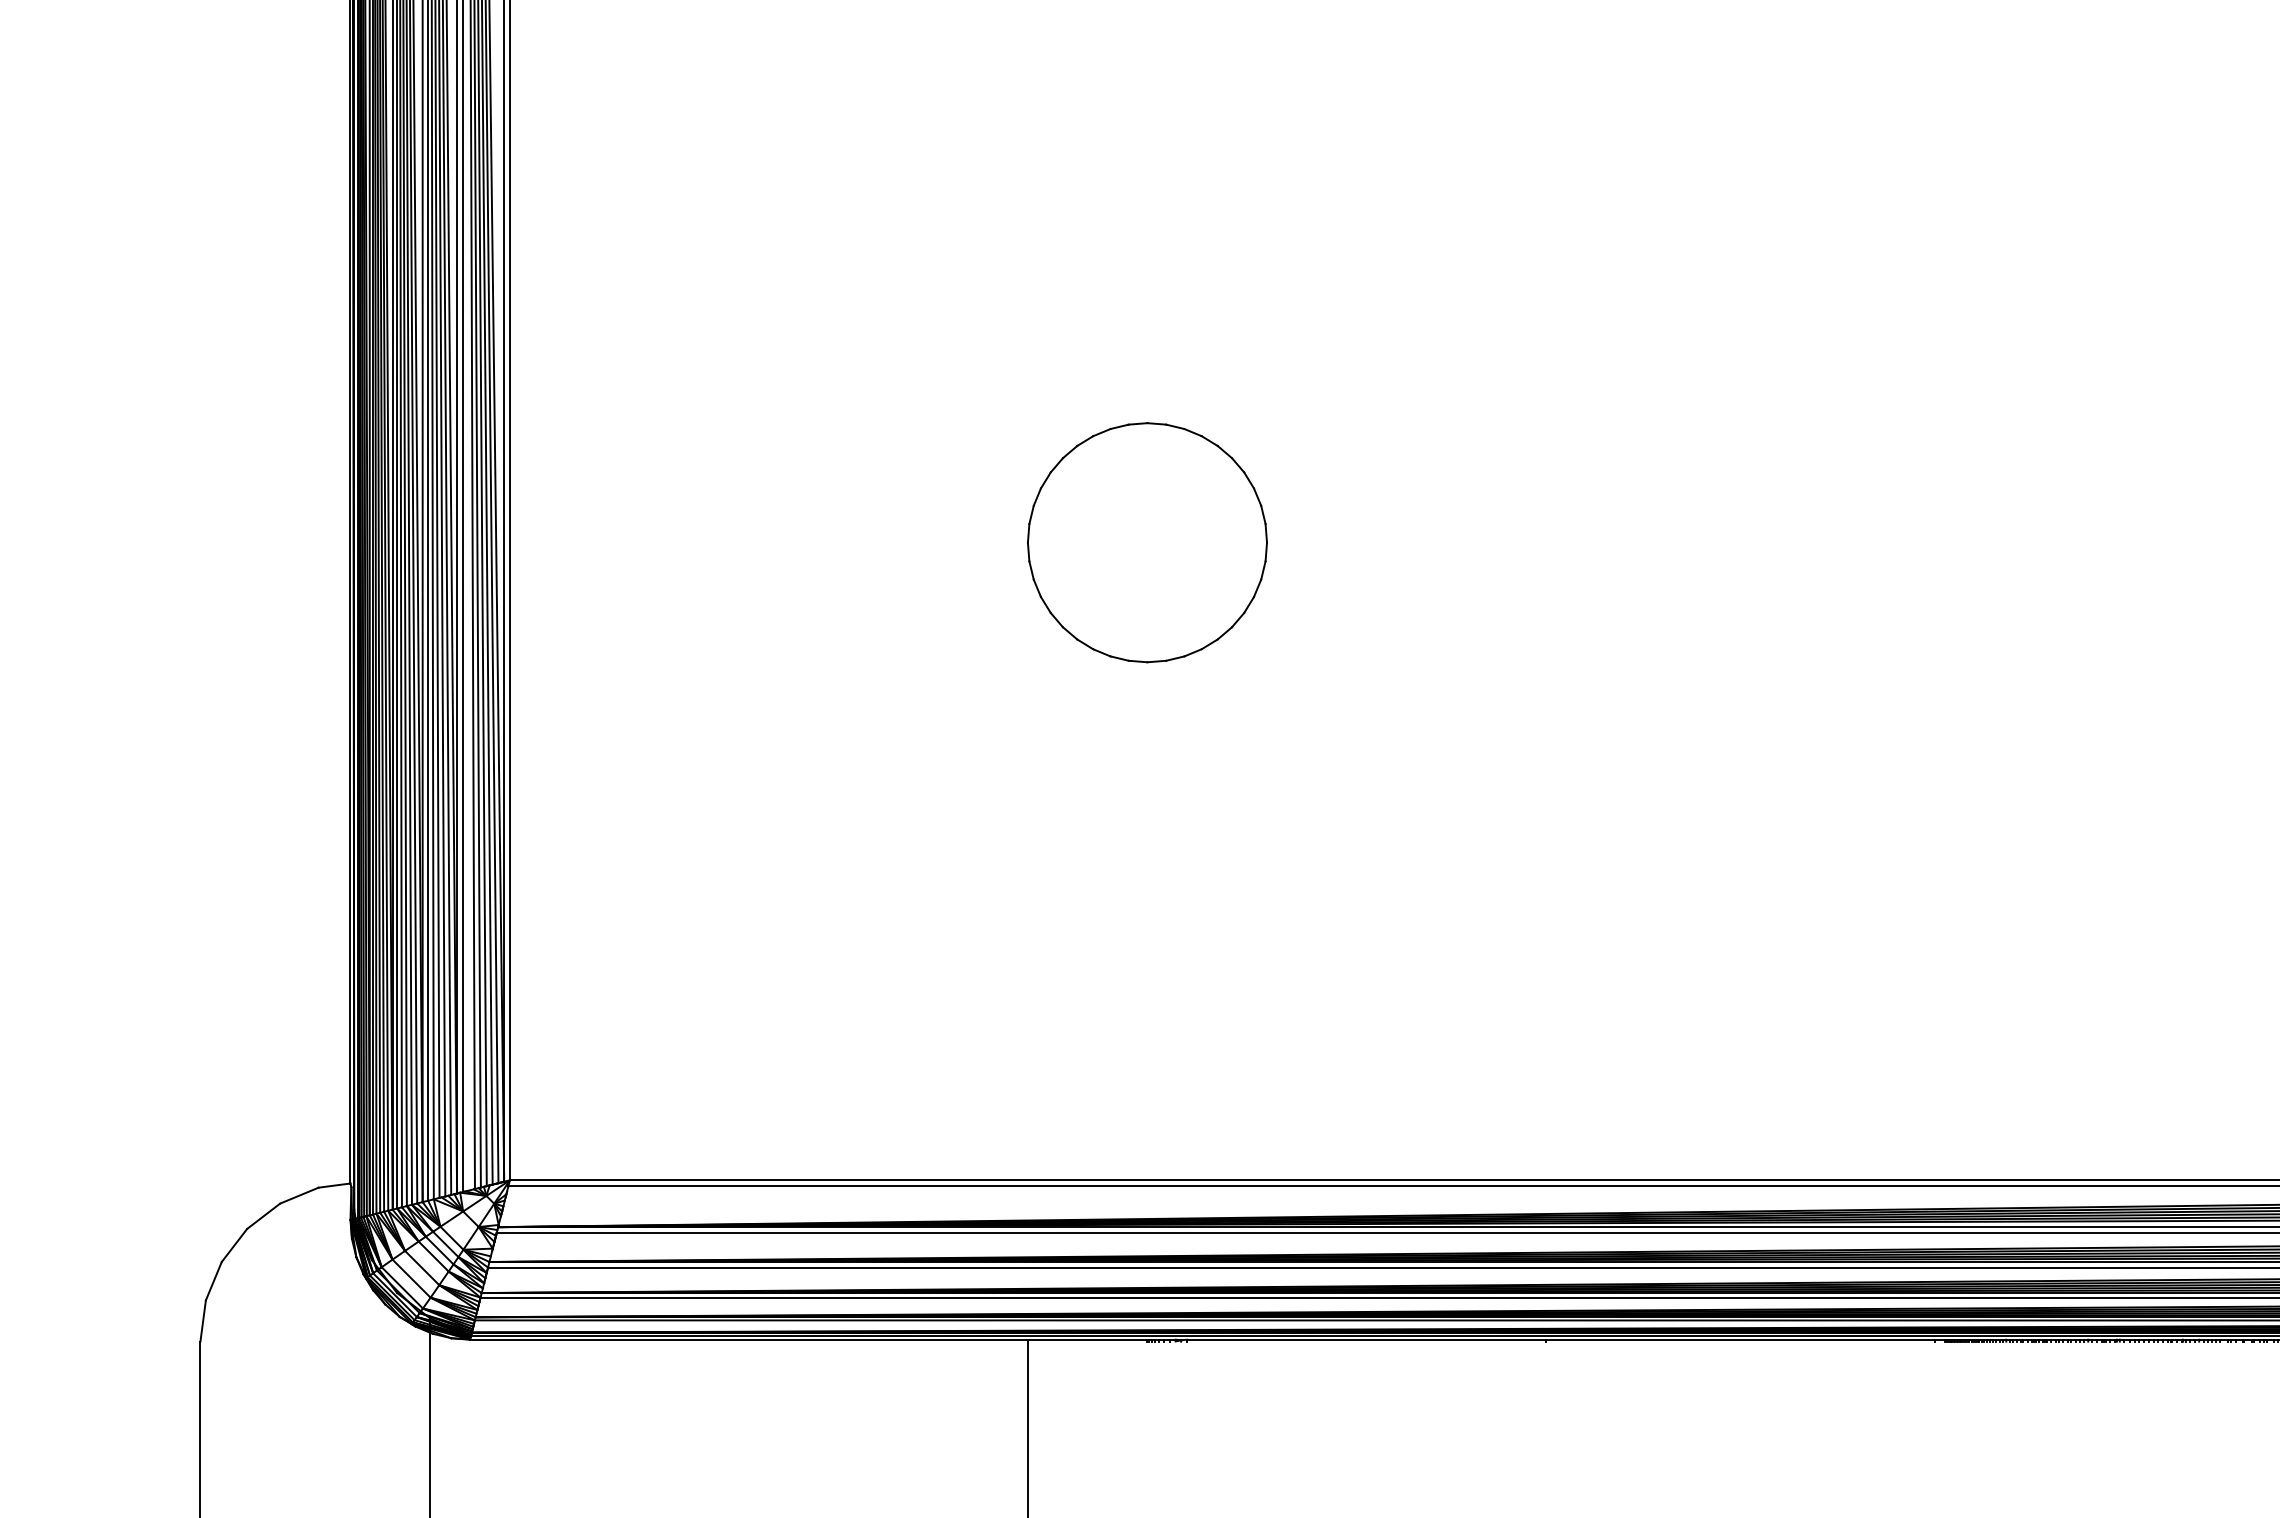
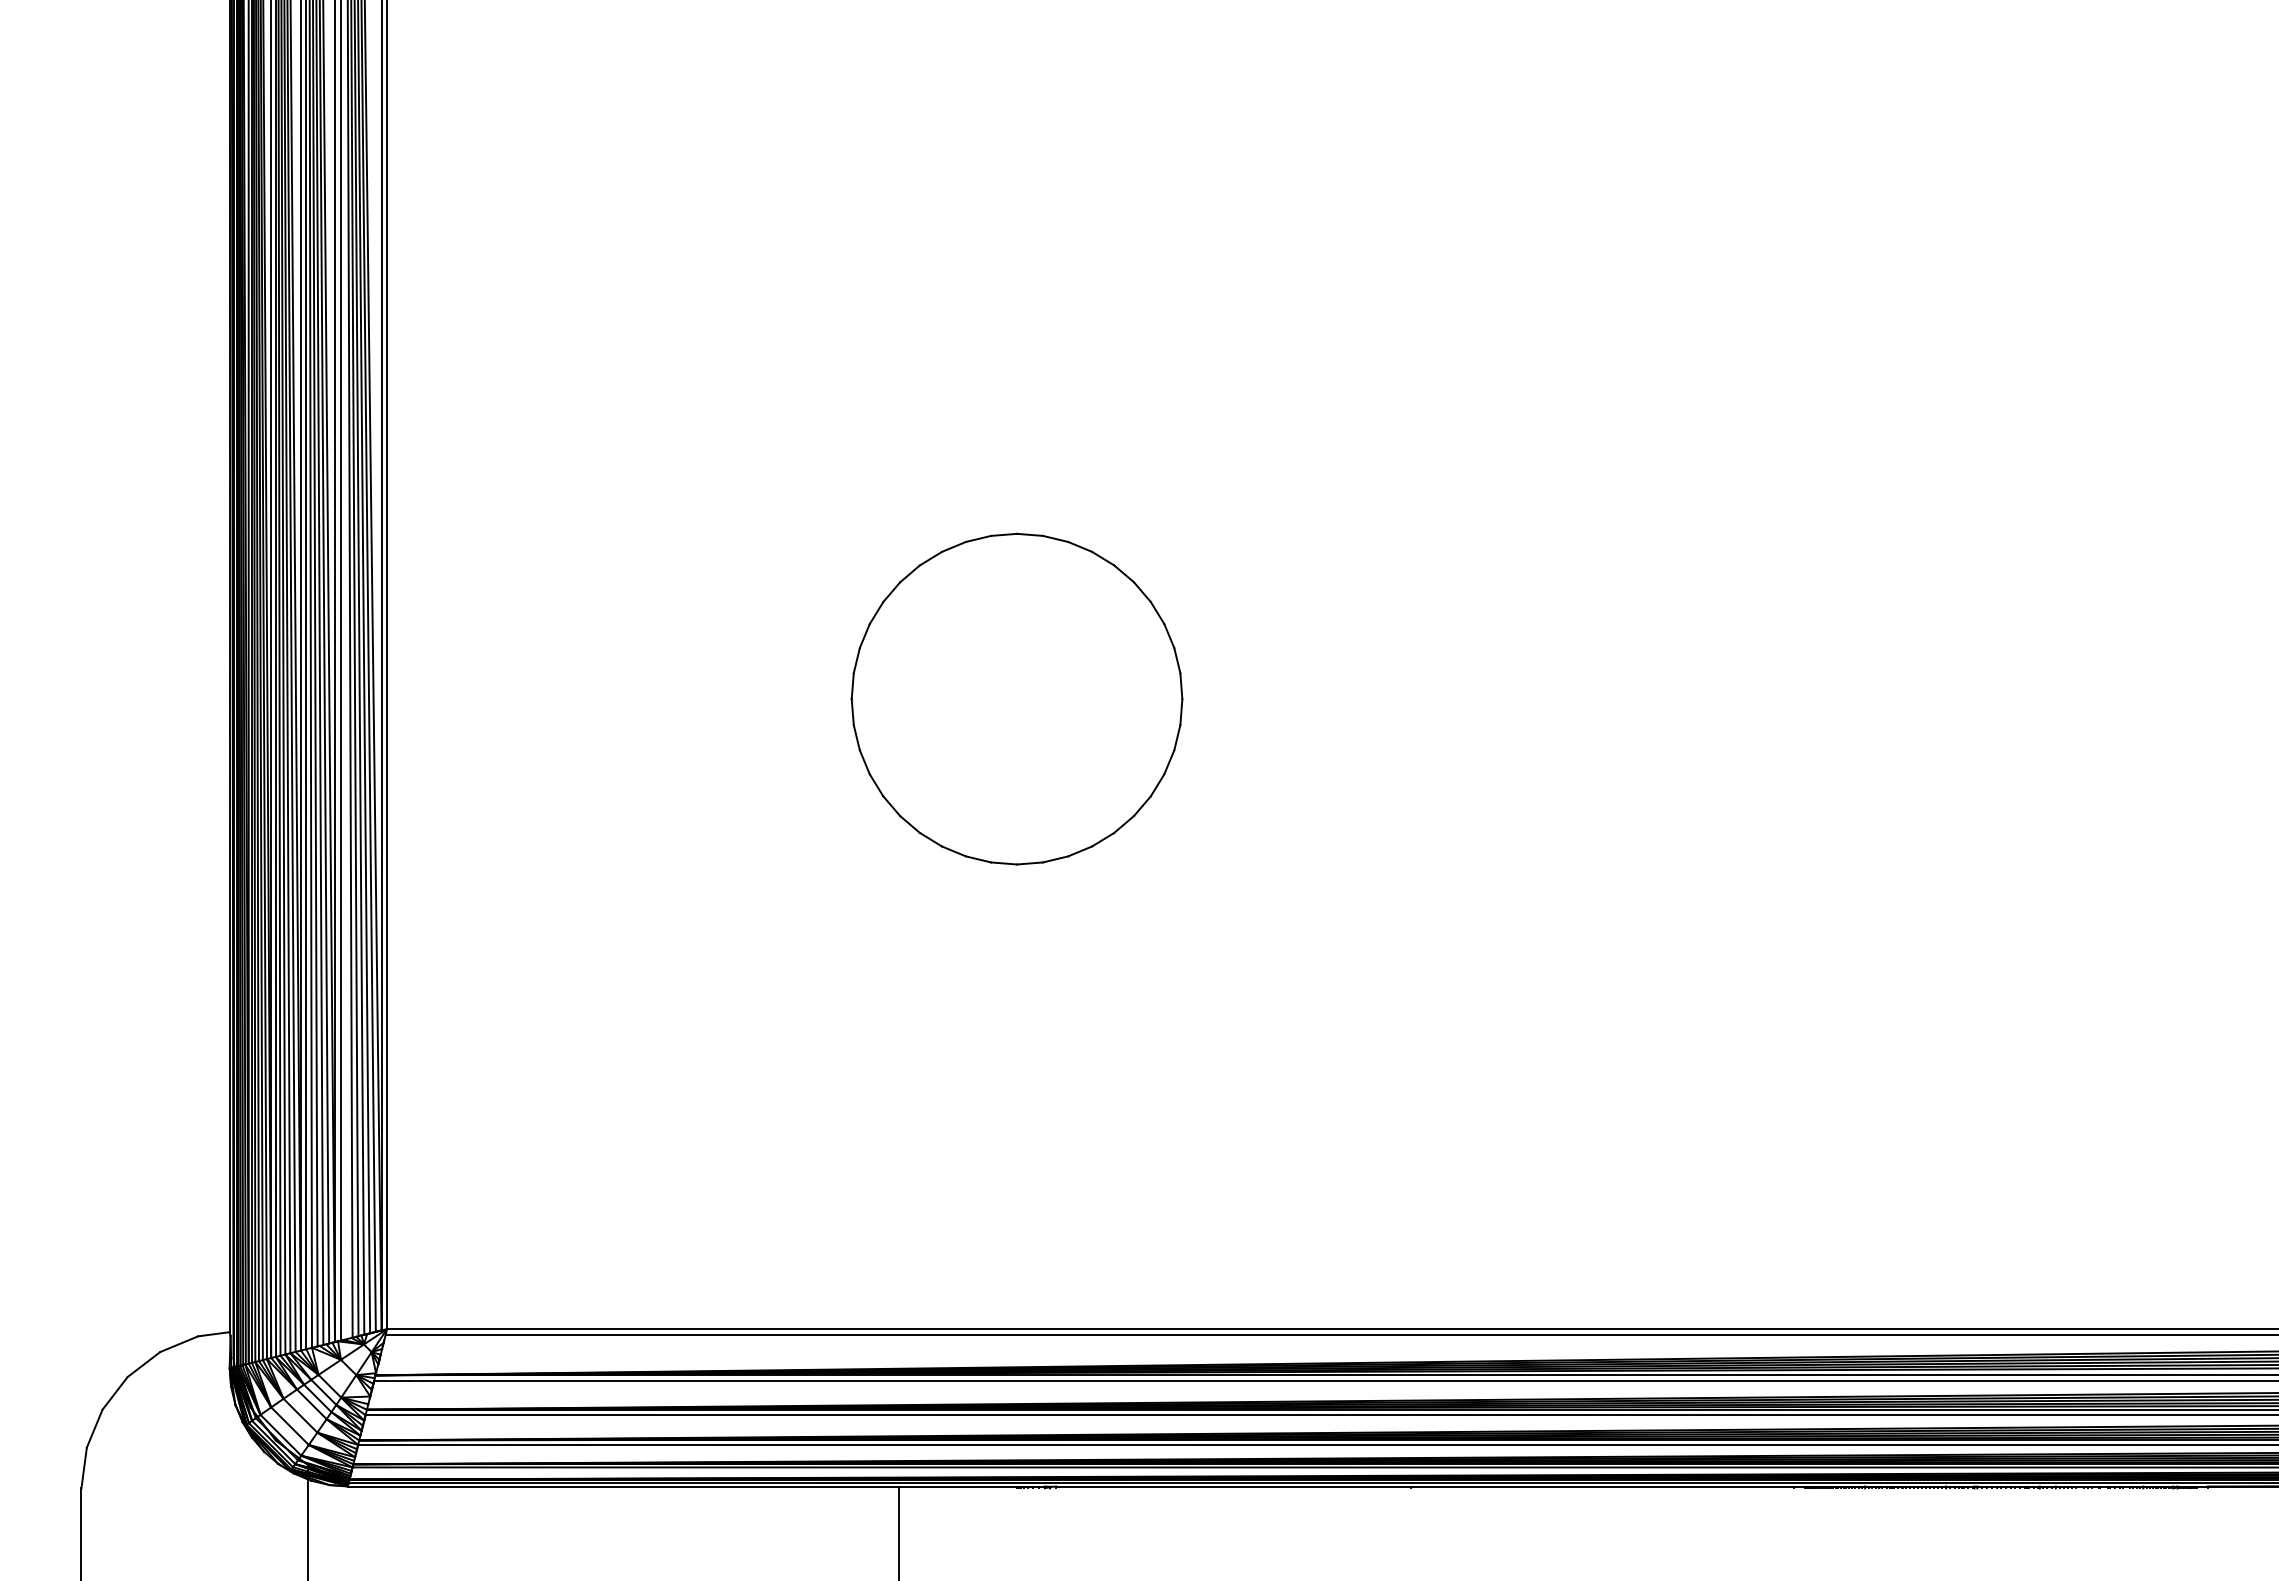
part: (1147, 542) -> (1016, 699), size x1.4

